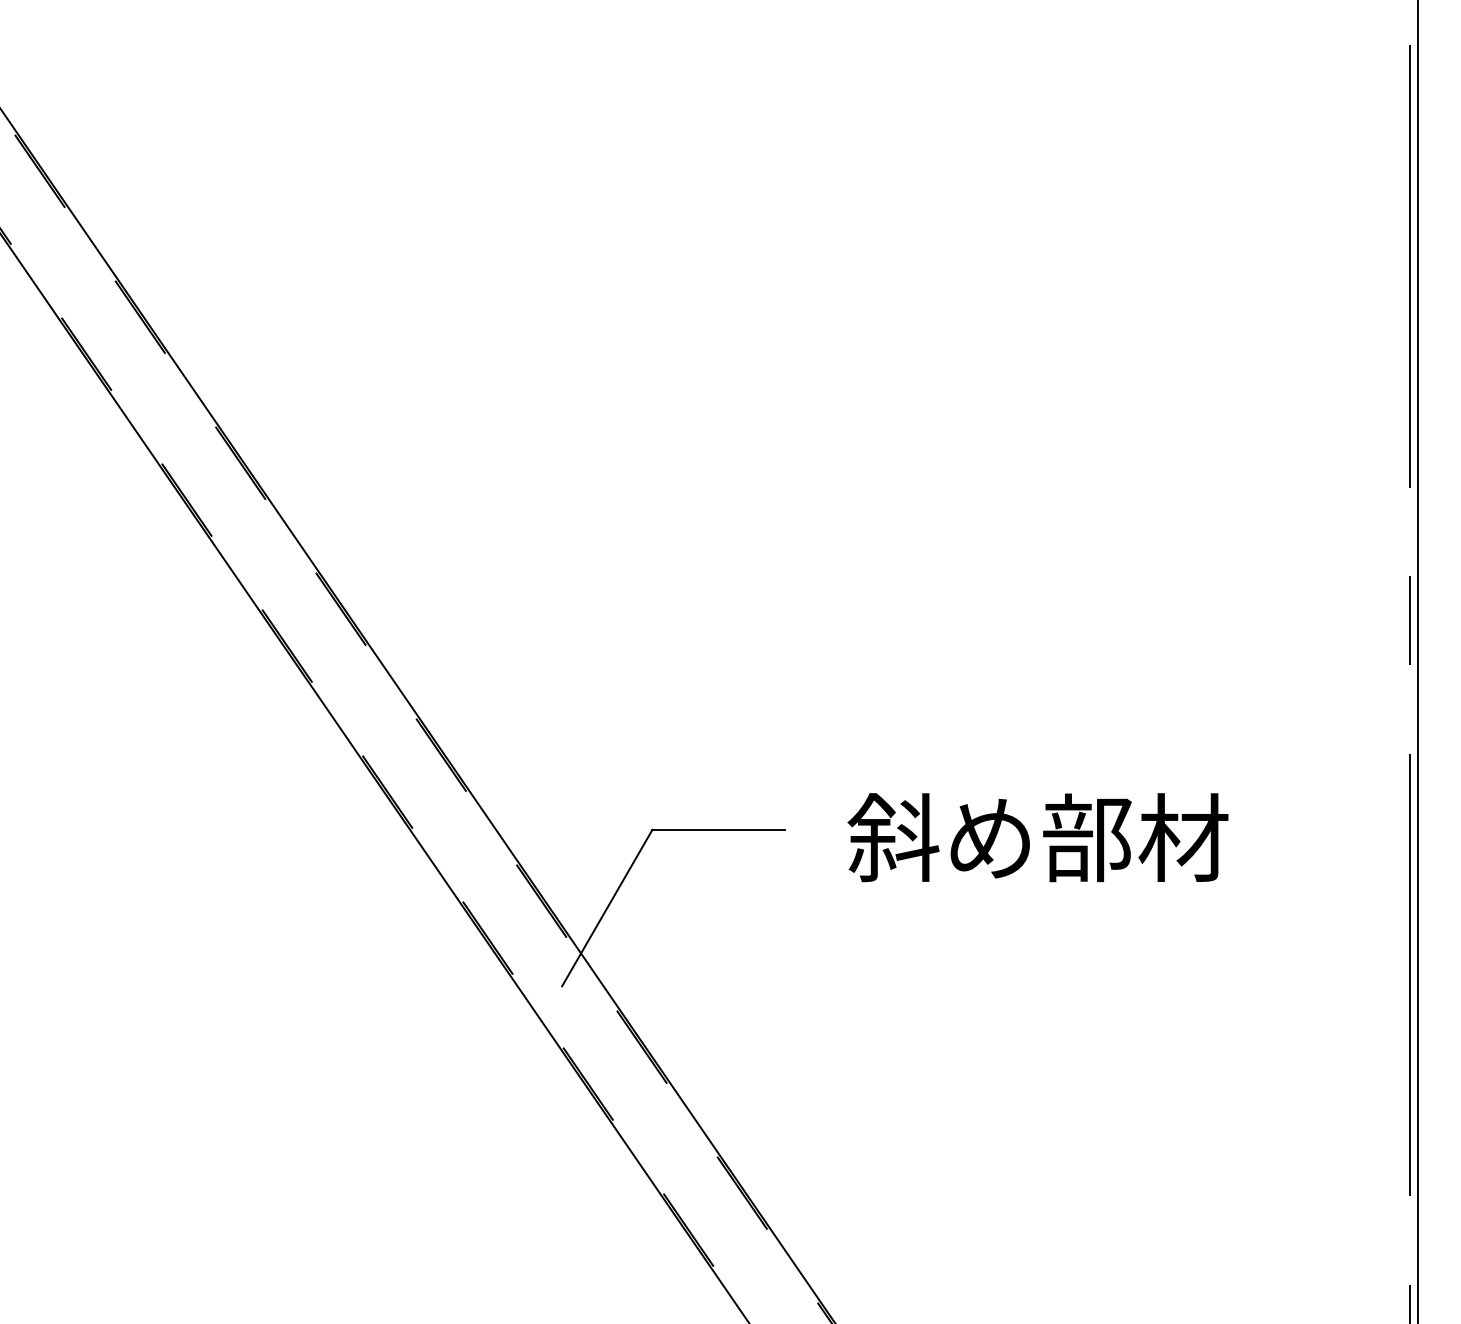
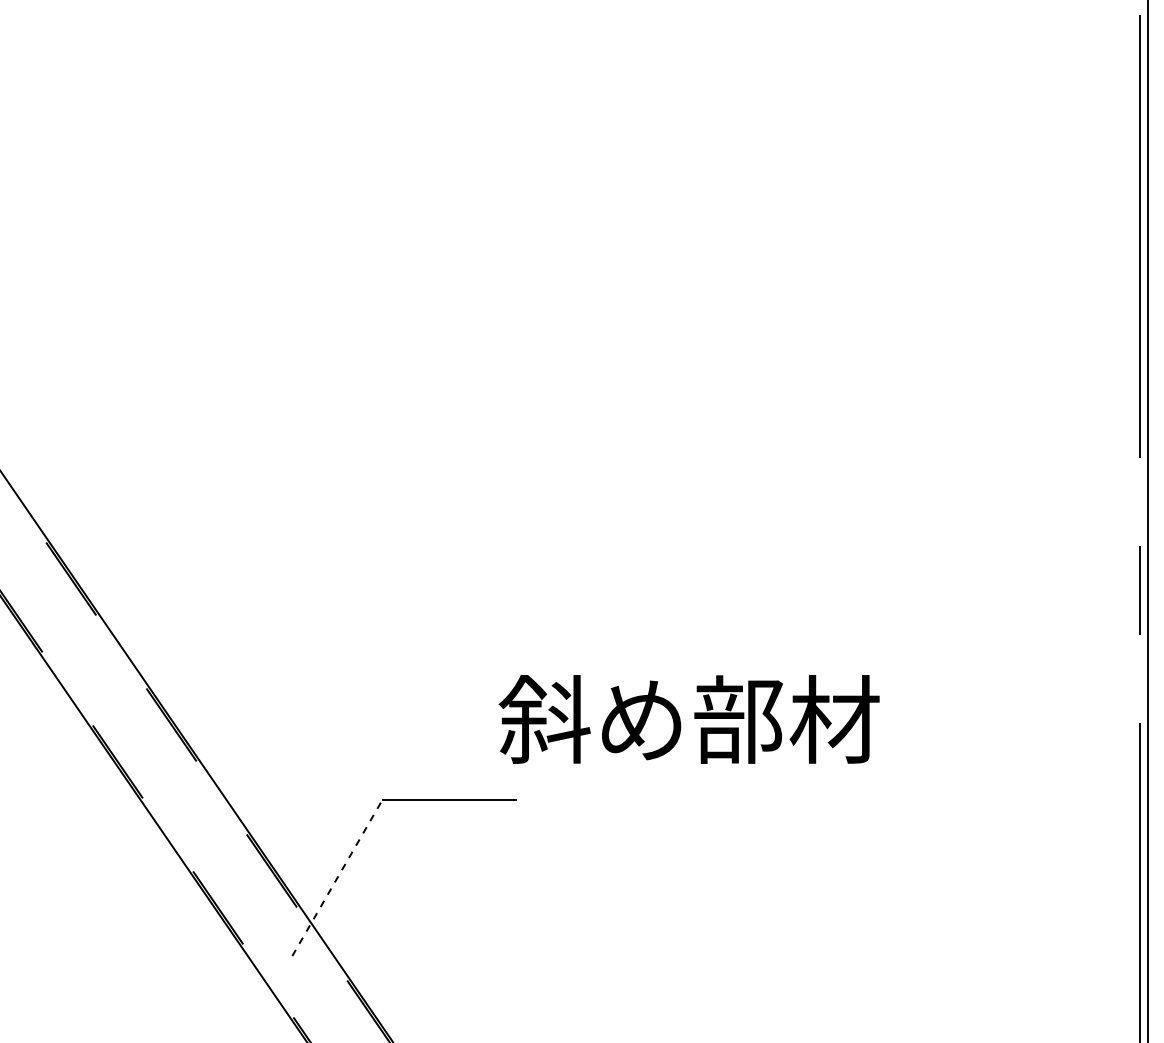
text: (1037, 837) -> (688, 719), moved
line: (607, 907) -> (337, 877), solid -> dashed

